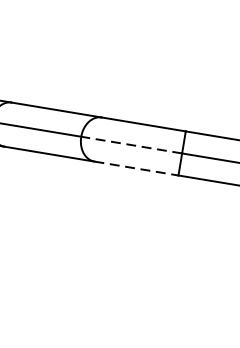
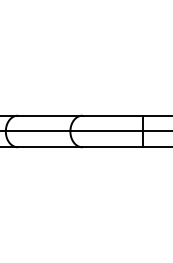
line: (131, 145) -> (106, 131), dashed -> solid
line: (137, 169) -> (113, 147), dashed -> solid

